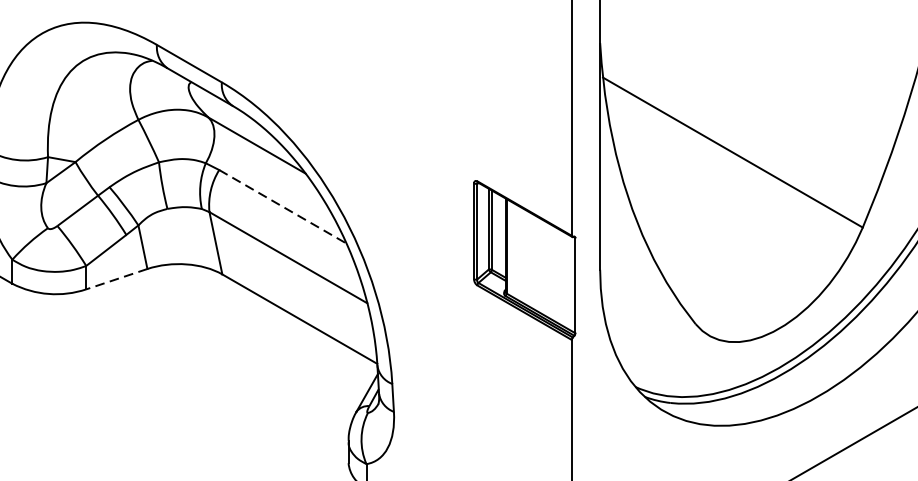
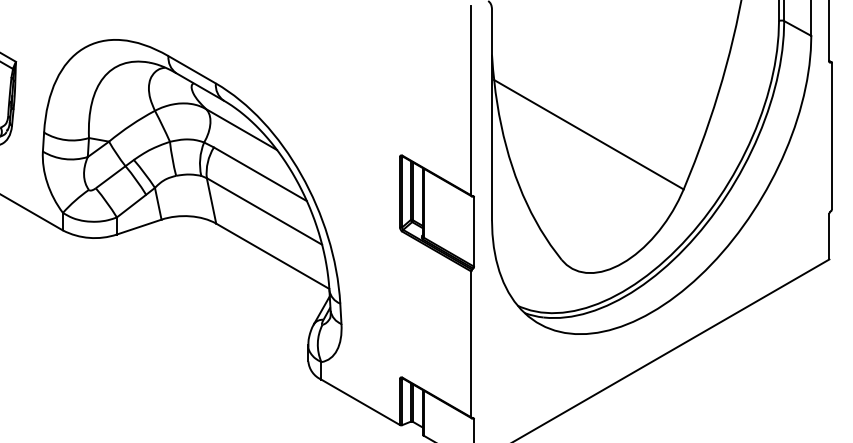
line: (282, 207) -> (260, 174), dashed -> solid
line: (117, 279) -> (139, 227), dashed -> solid

